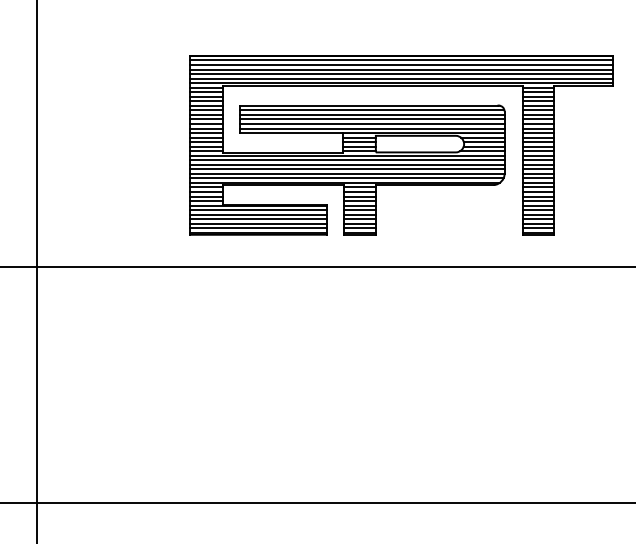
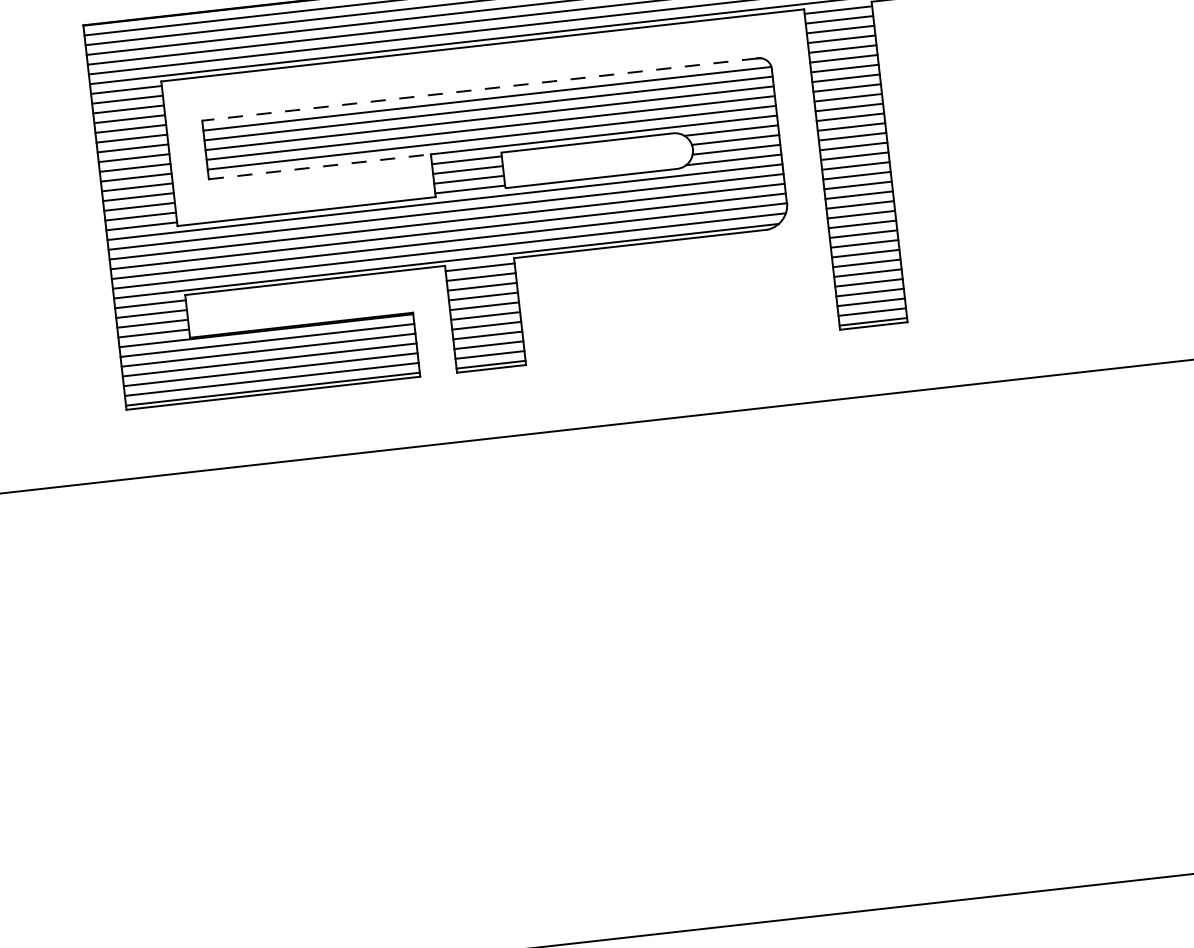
line: (368, 105) -> (478, 89), solid -> dashed
line: (291, 133) -> (319, 167), solid -> dashed

